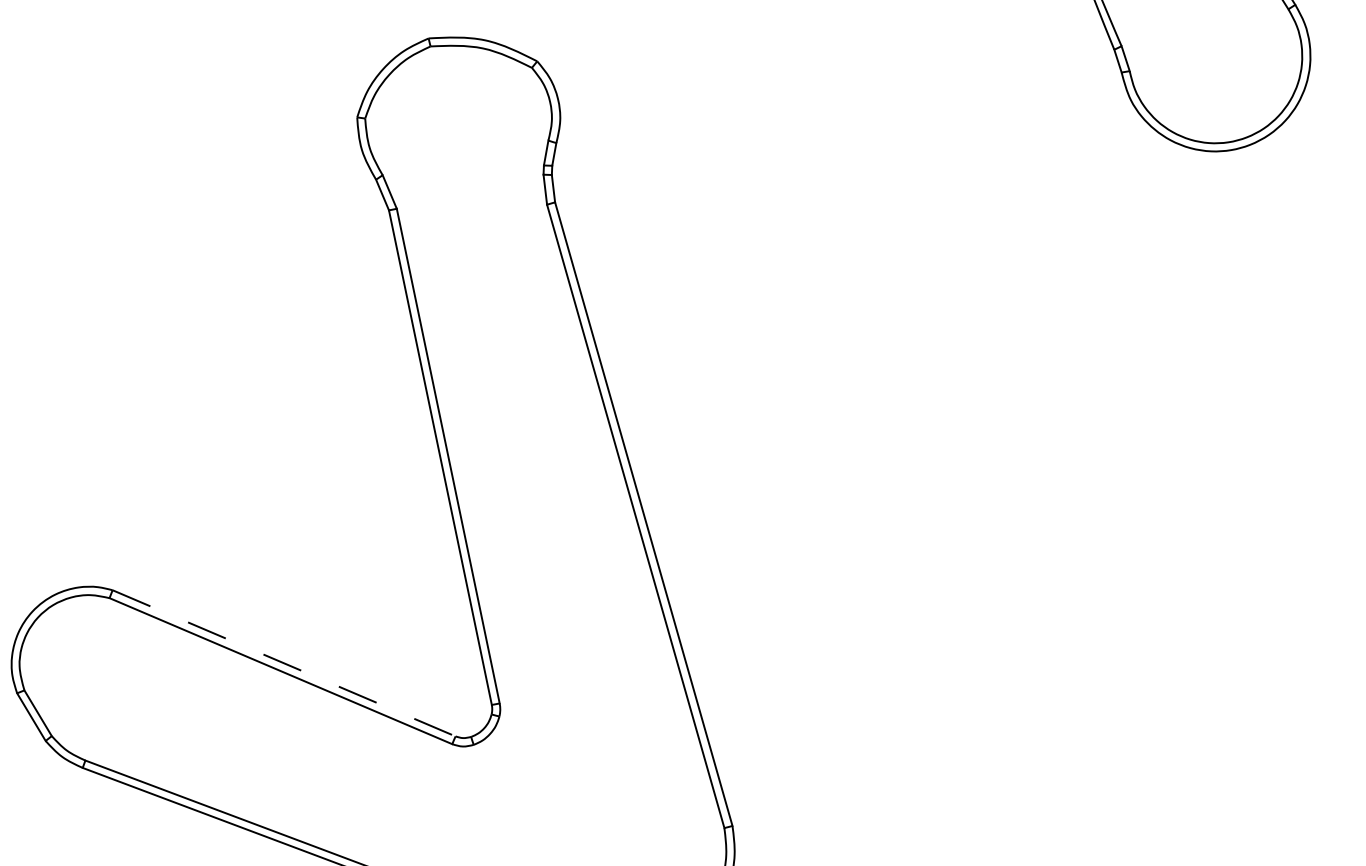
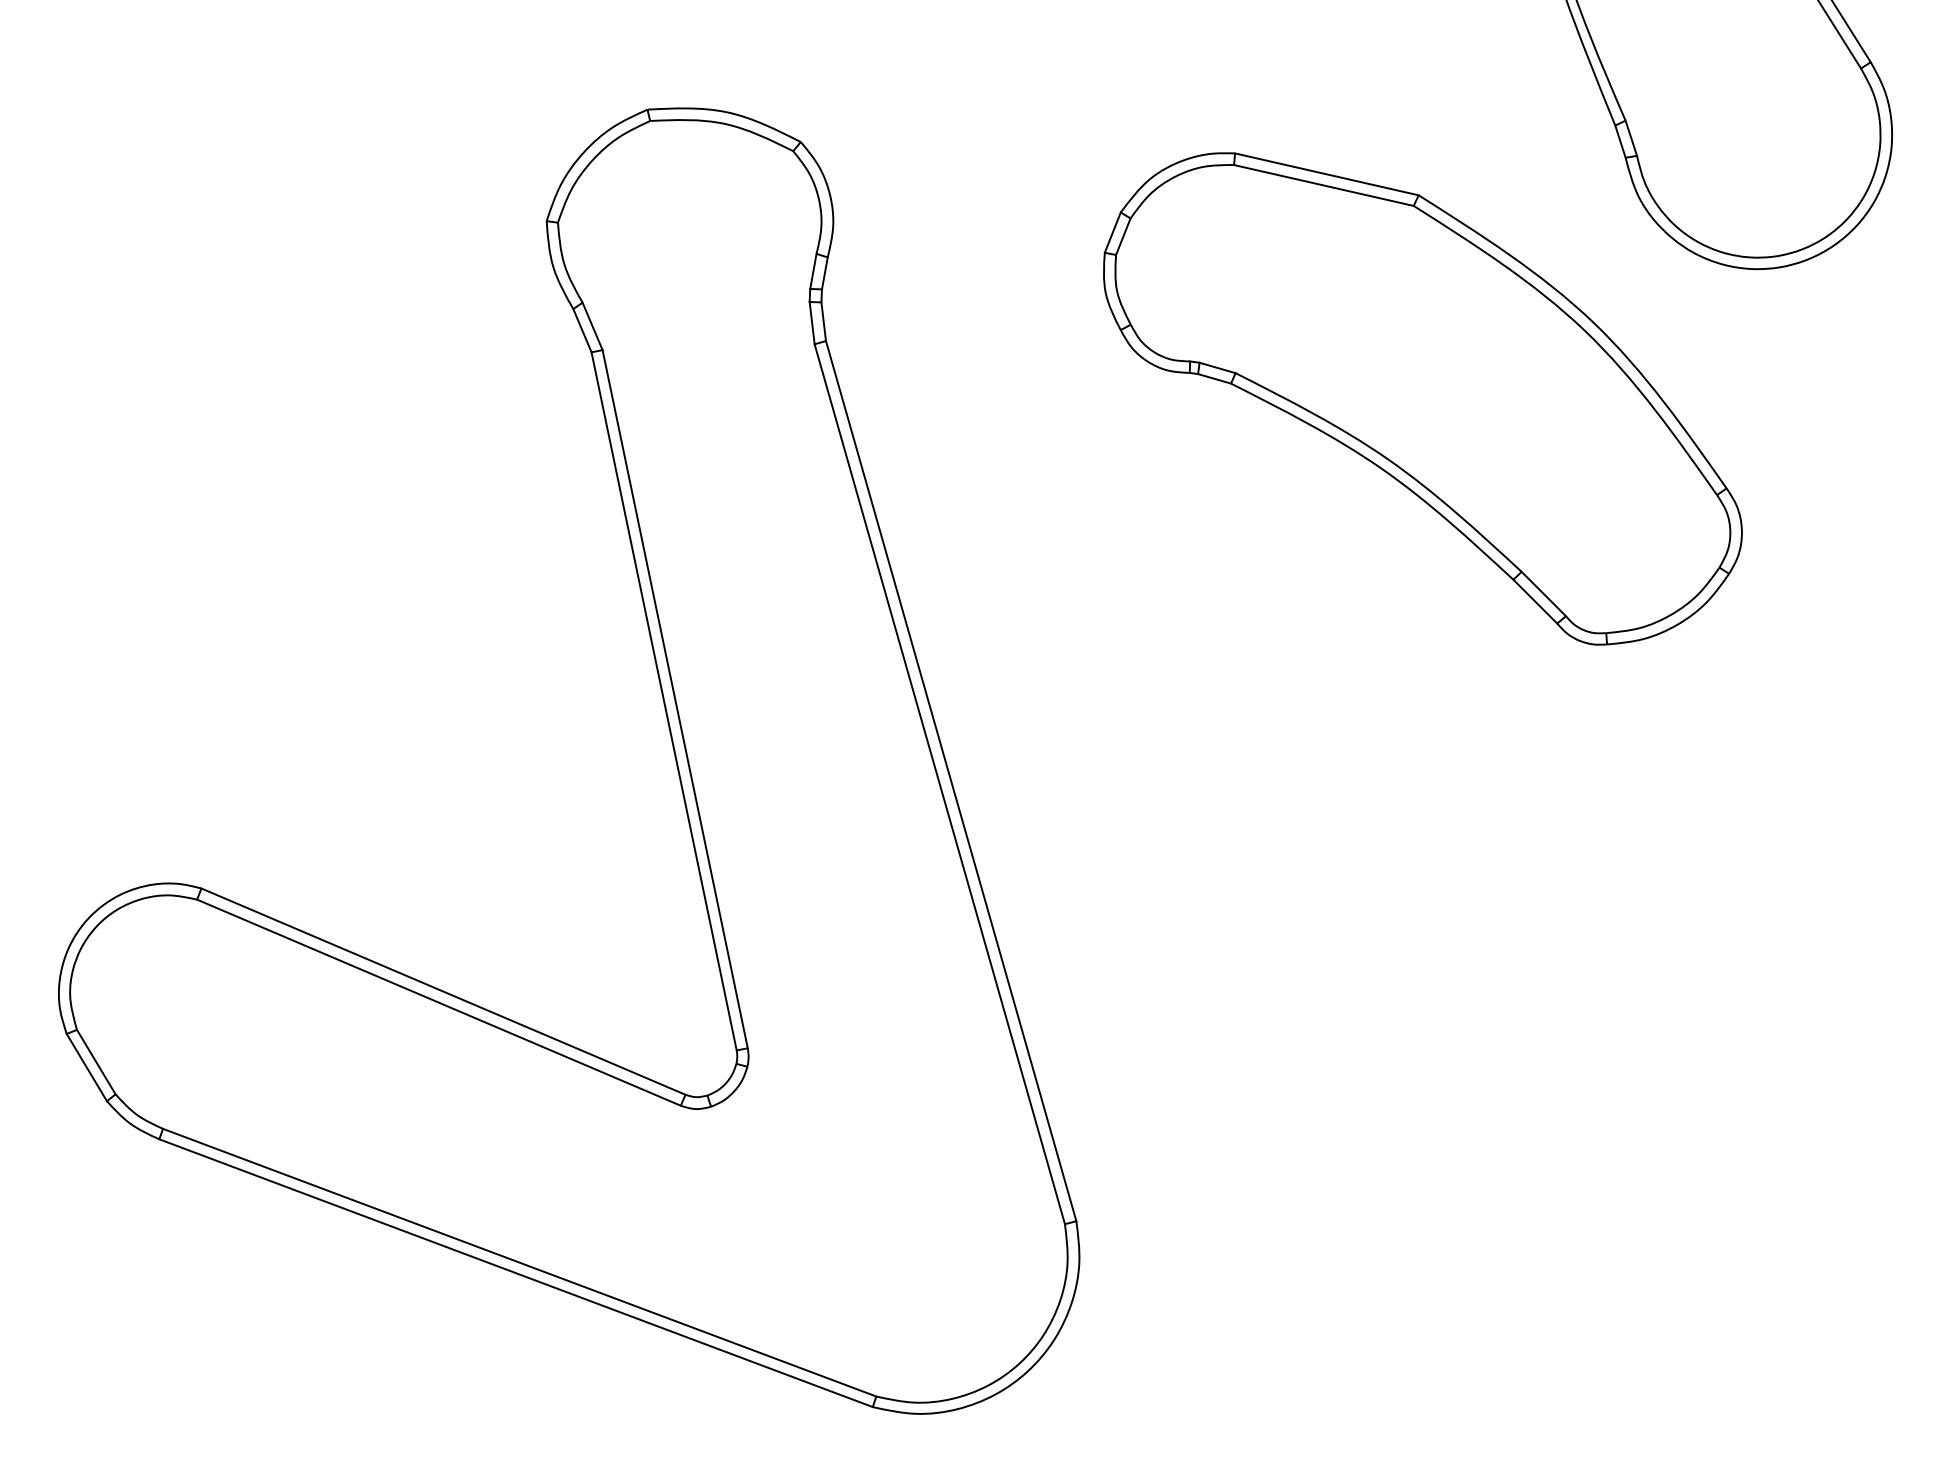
part: (977, 243) -> (1422, 398), added
line: (284, 663) -> (444, 991), dashed -> solid

